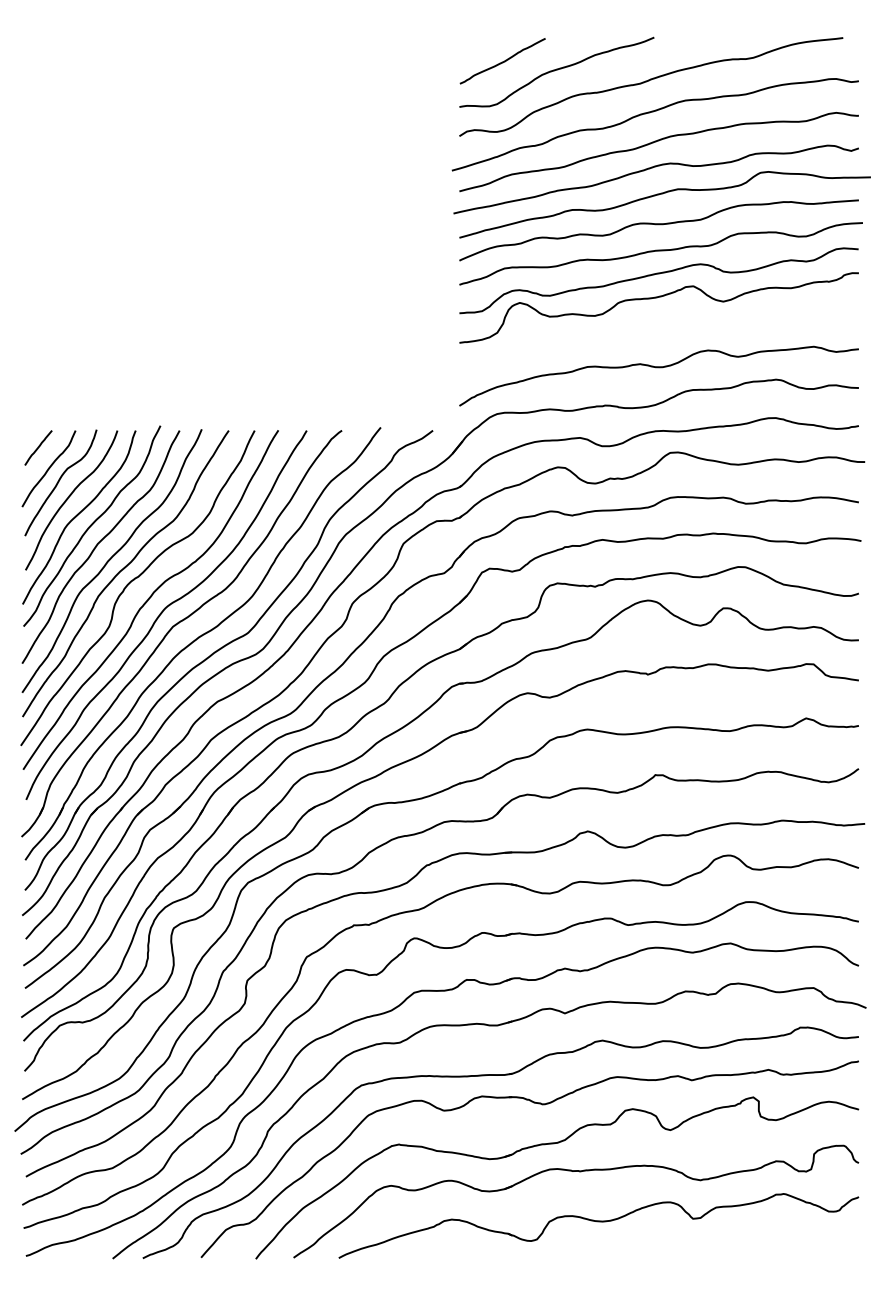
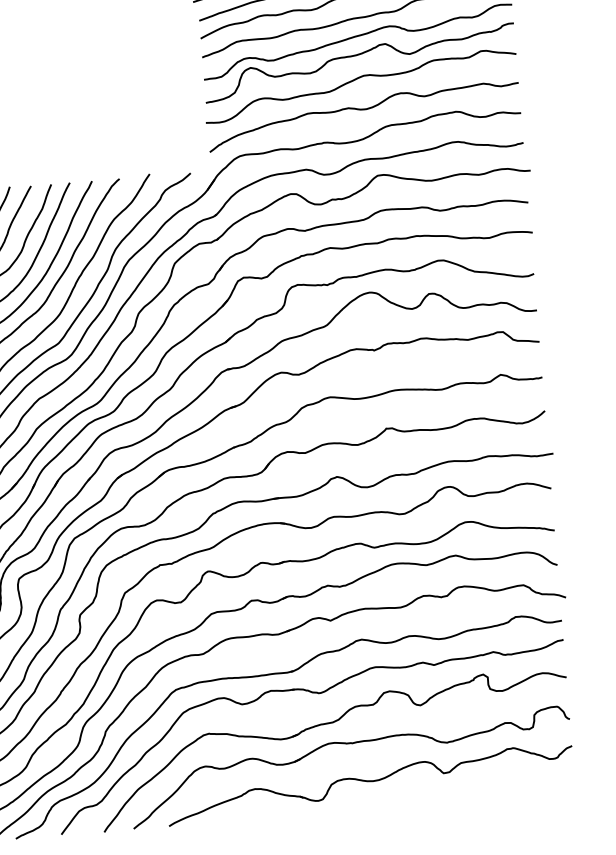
curve: (654, 328) -> (357, 79), added

